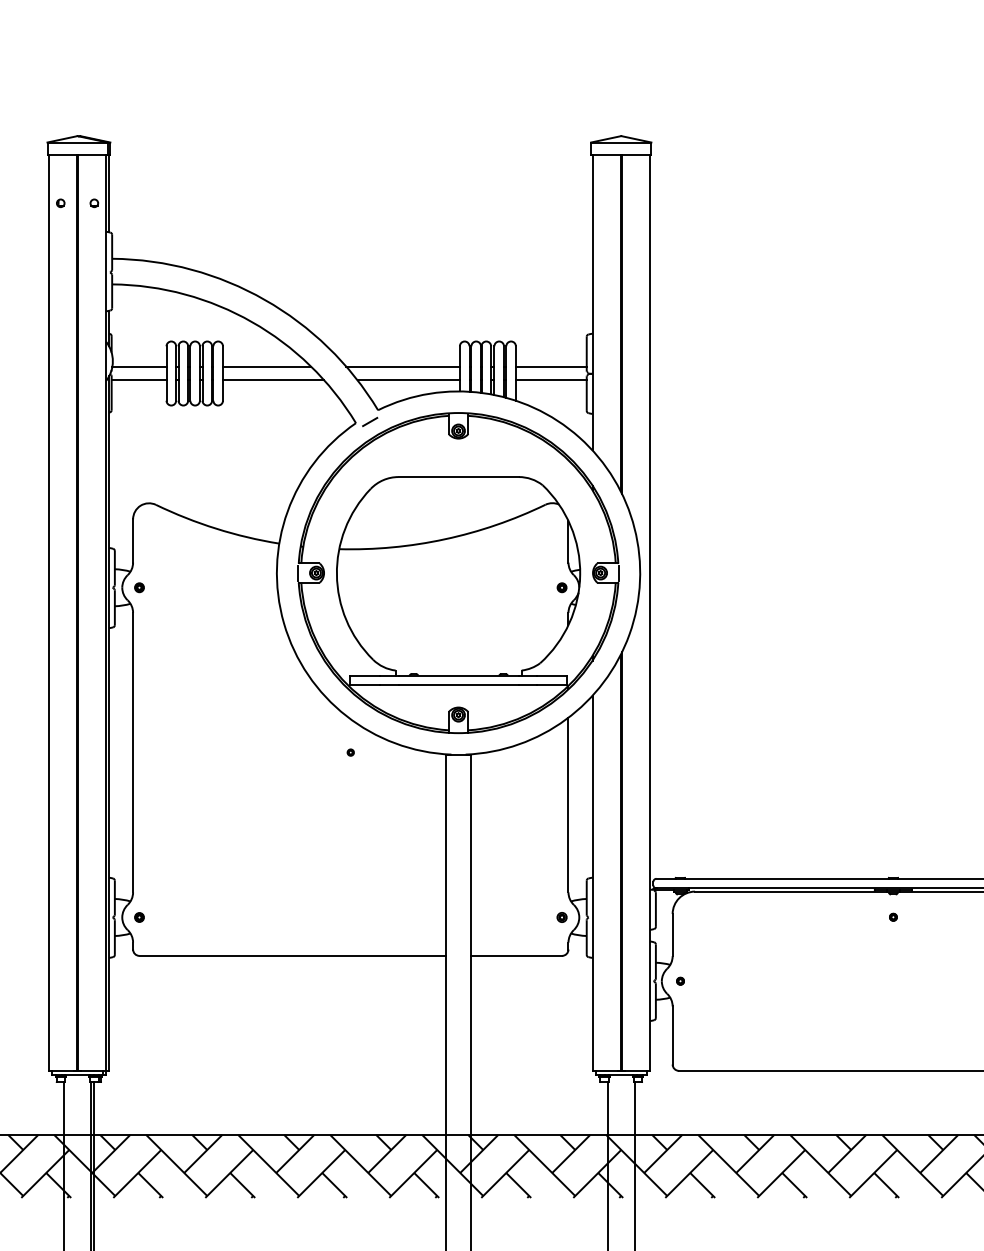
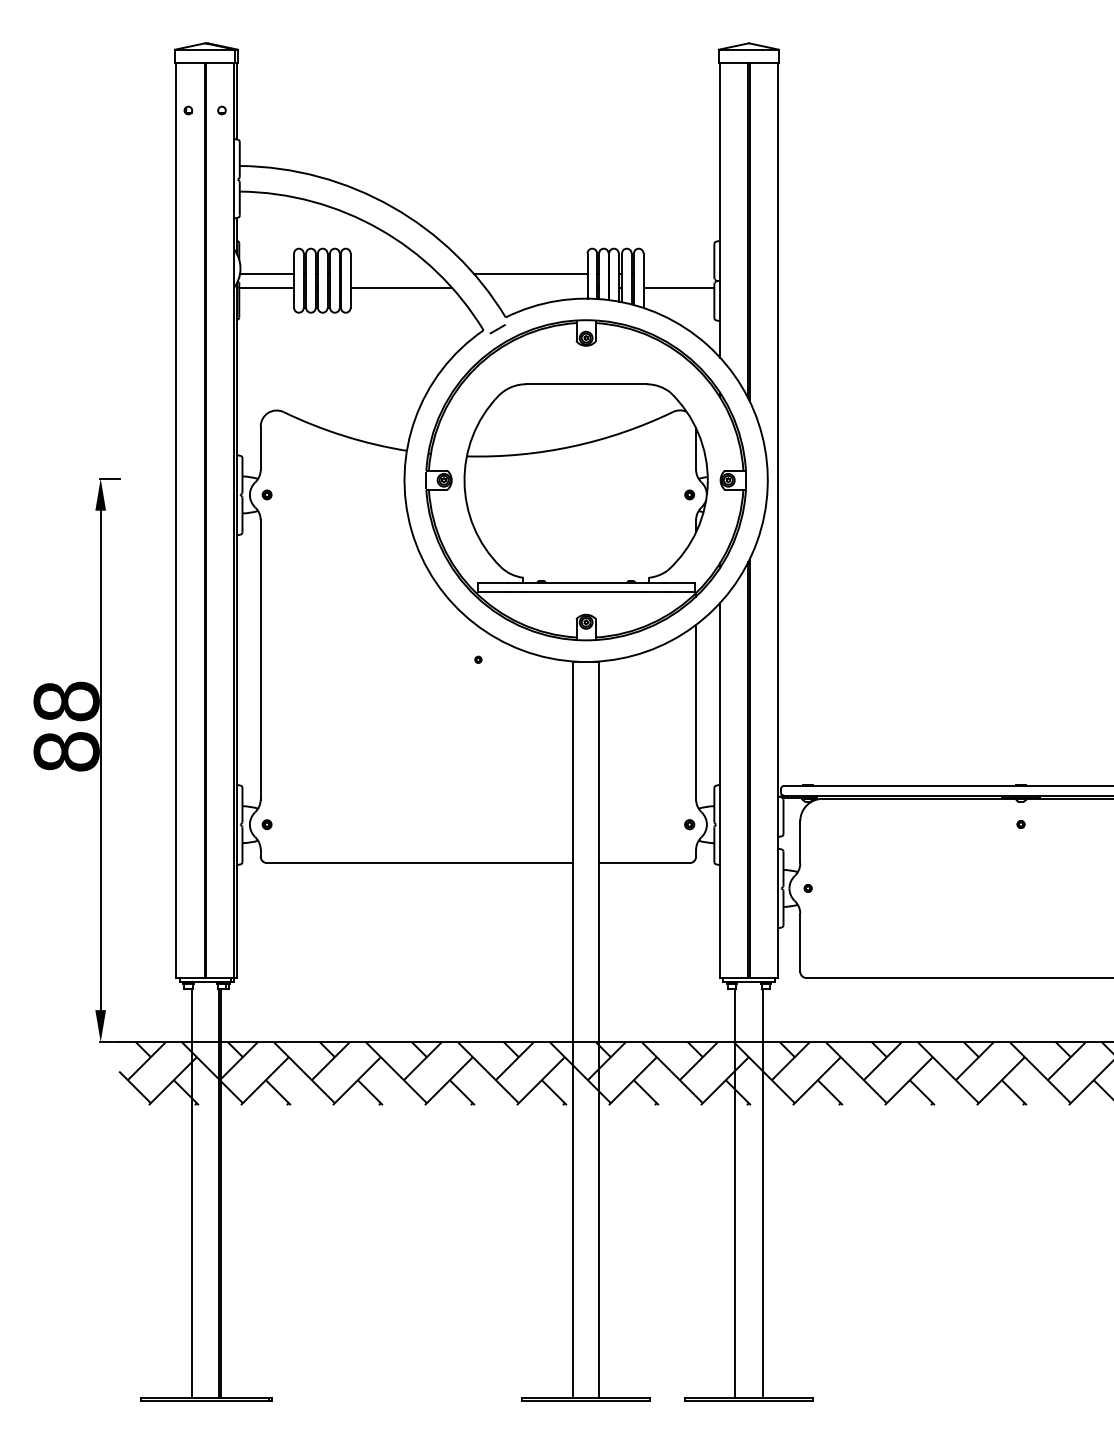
line: (266, 366) -> (394, 273), removed
line: (550, 366) -> (678, 273), removed
line: (408, 380) -> (536, 287), removed

